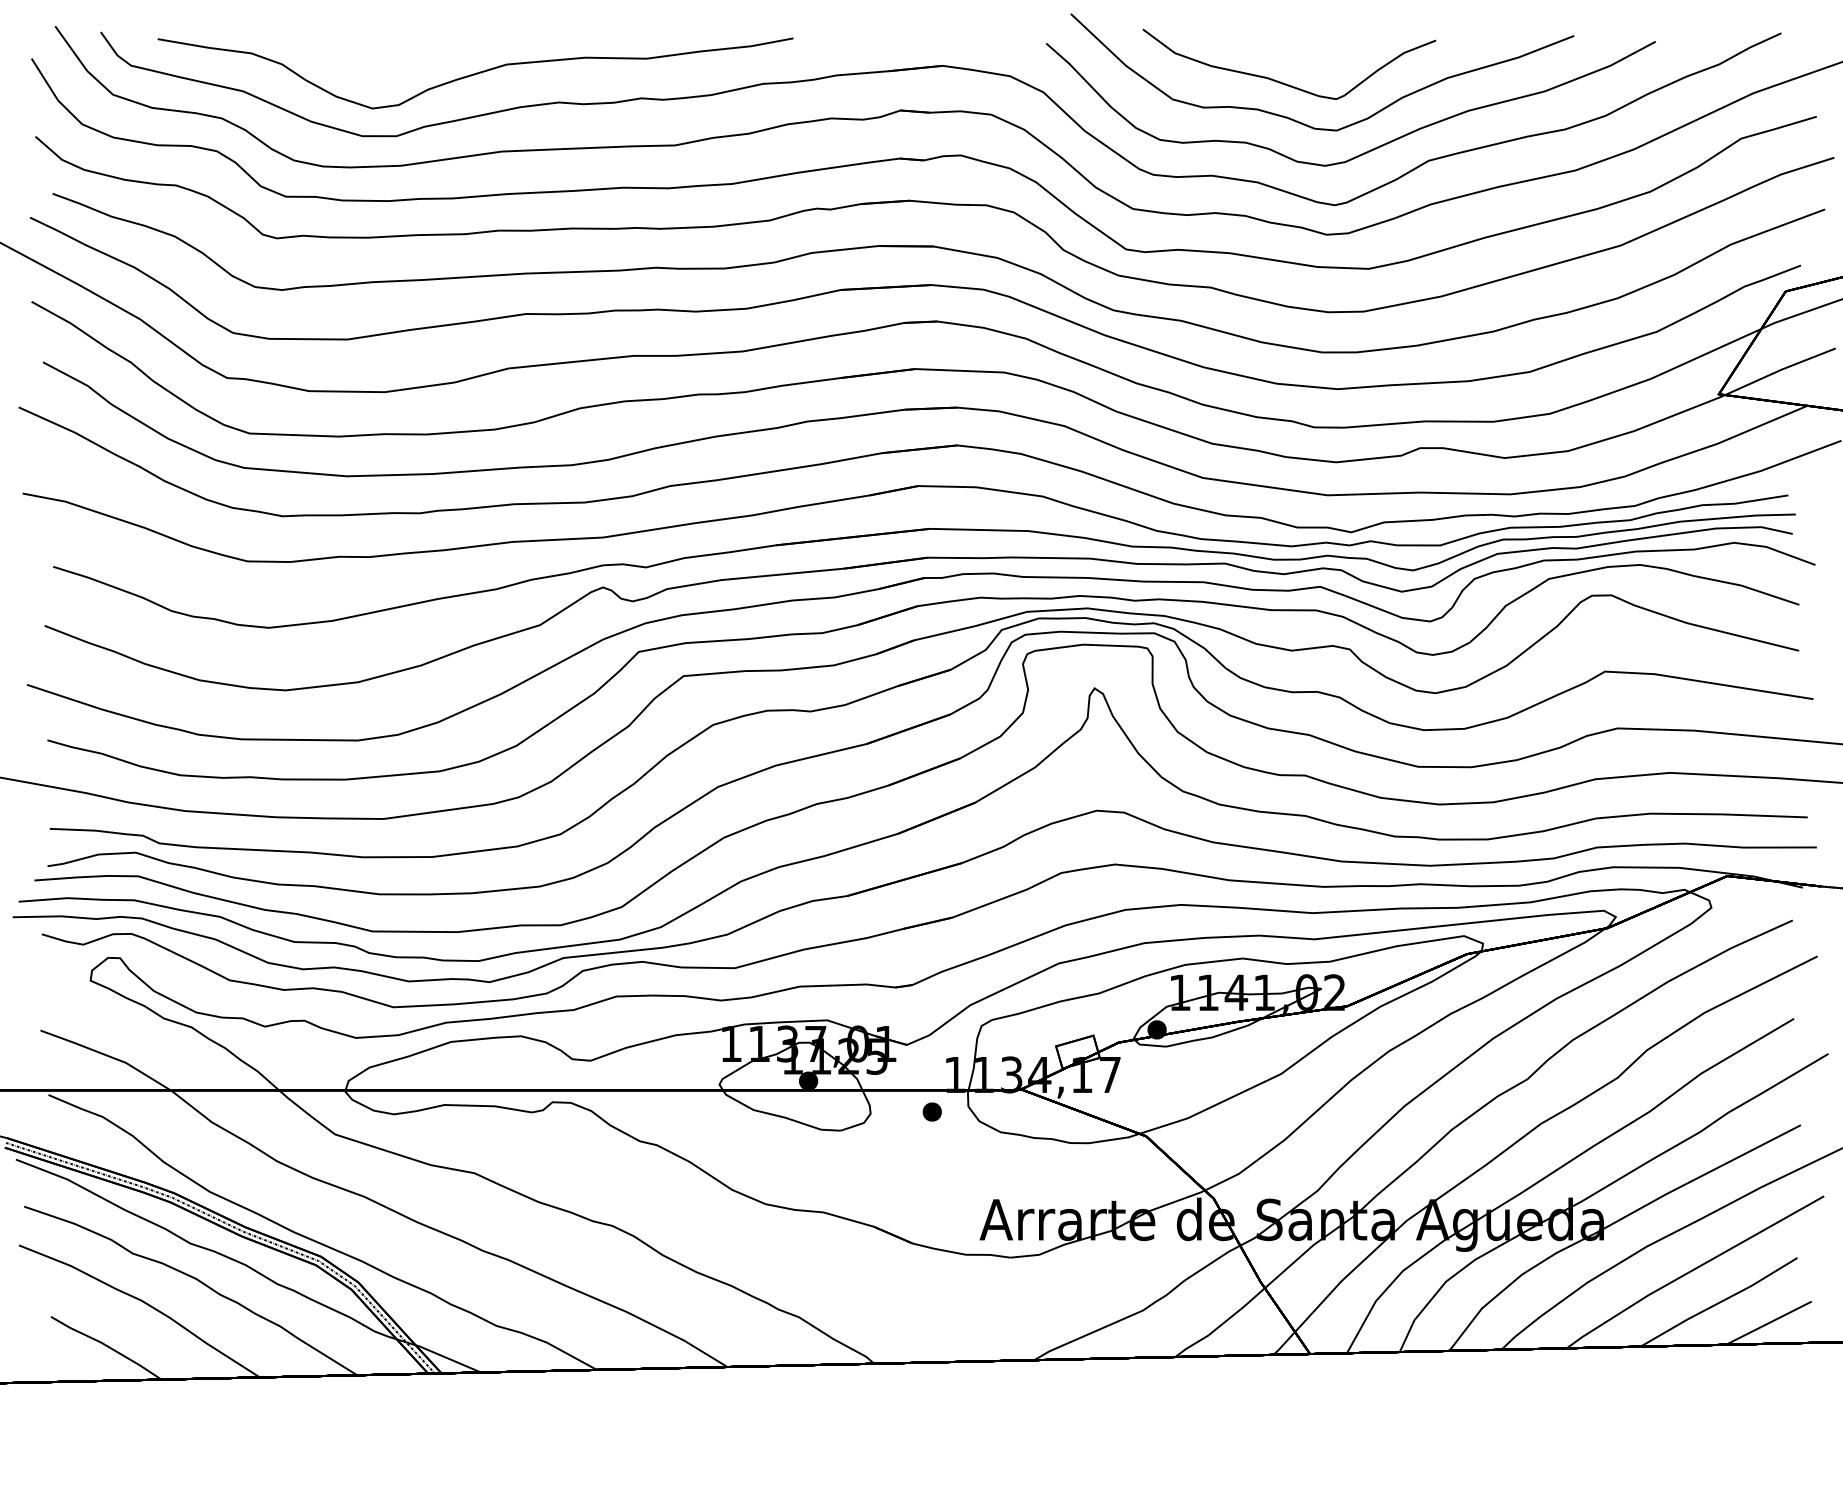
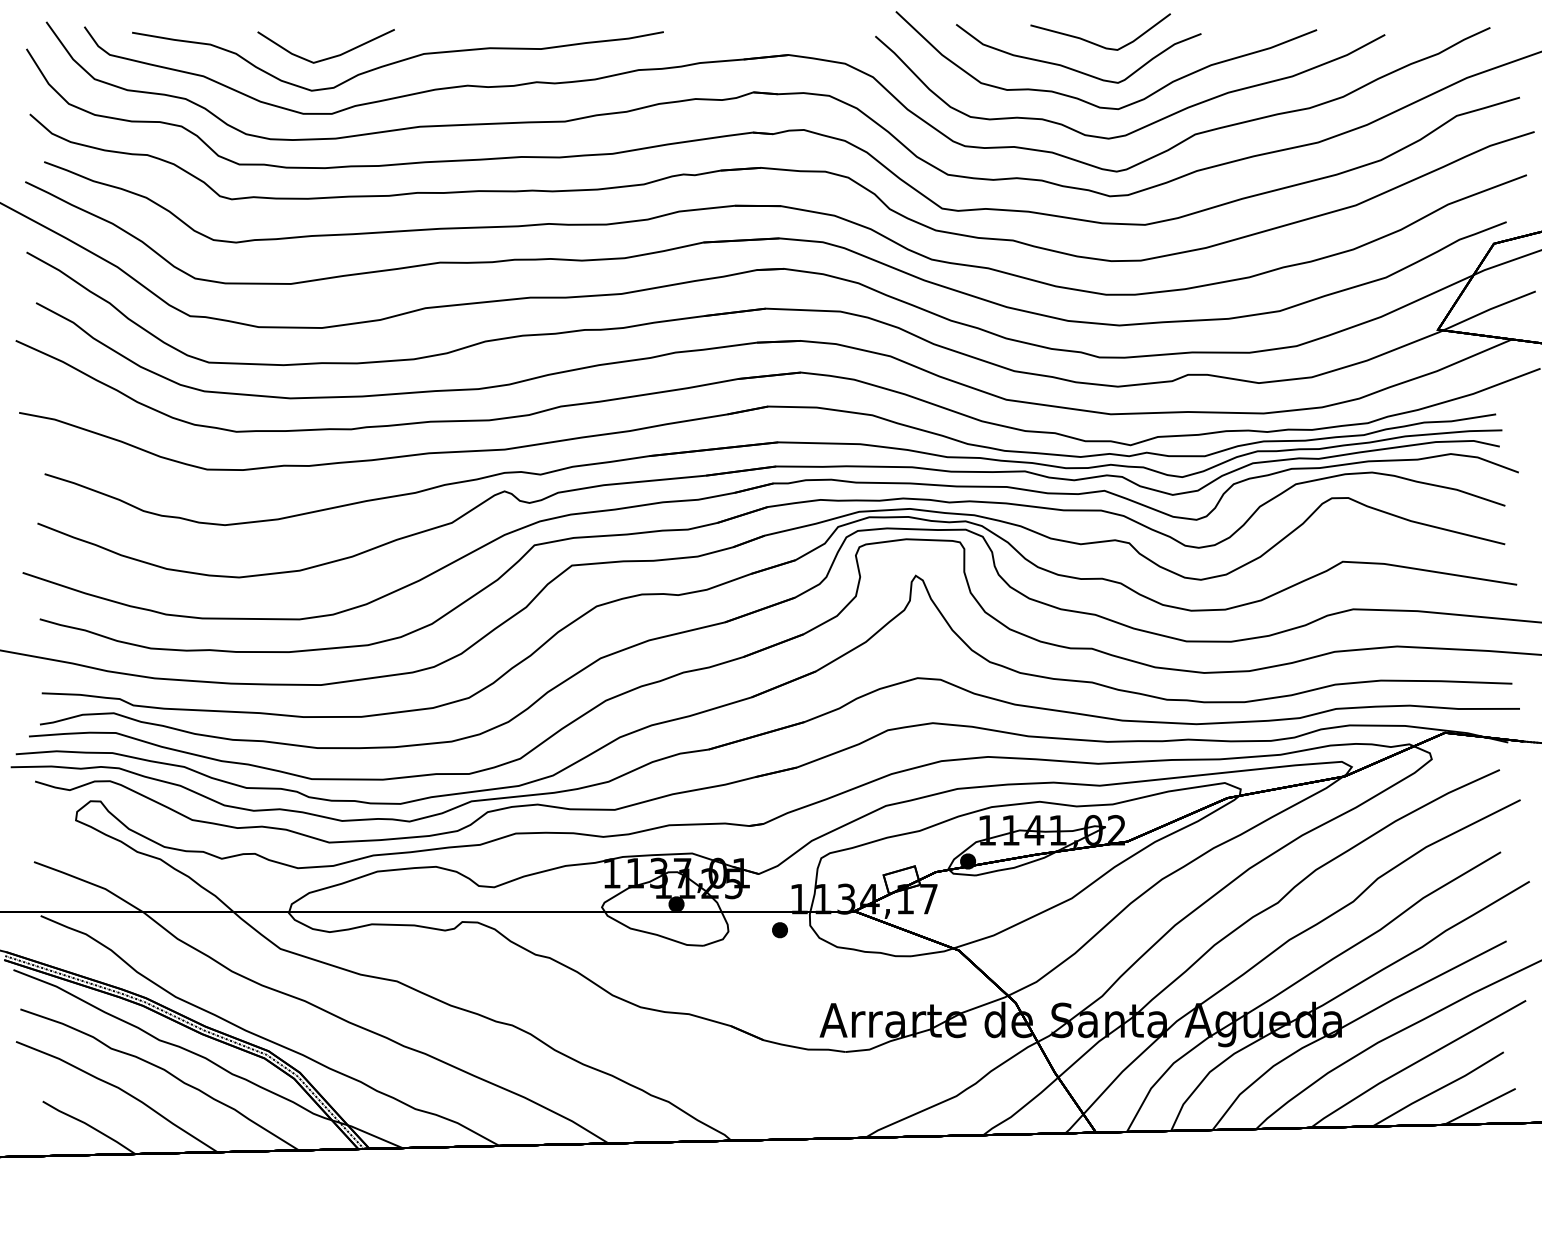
part: (1310, 52) -> (1096, 43), added
part: (391, 68) -> (327, 57), added

